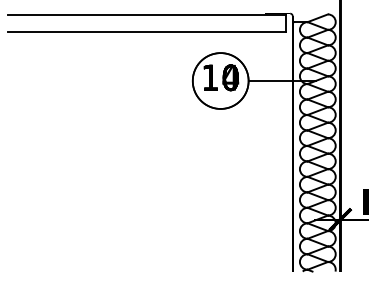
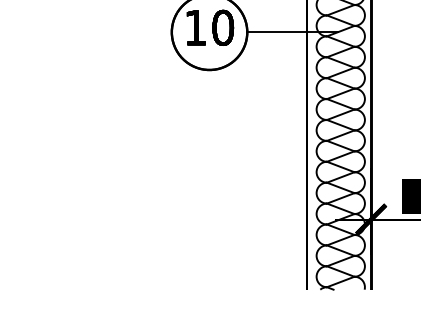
text: (230, 77) -> (222, 27), 14 -> 10

